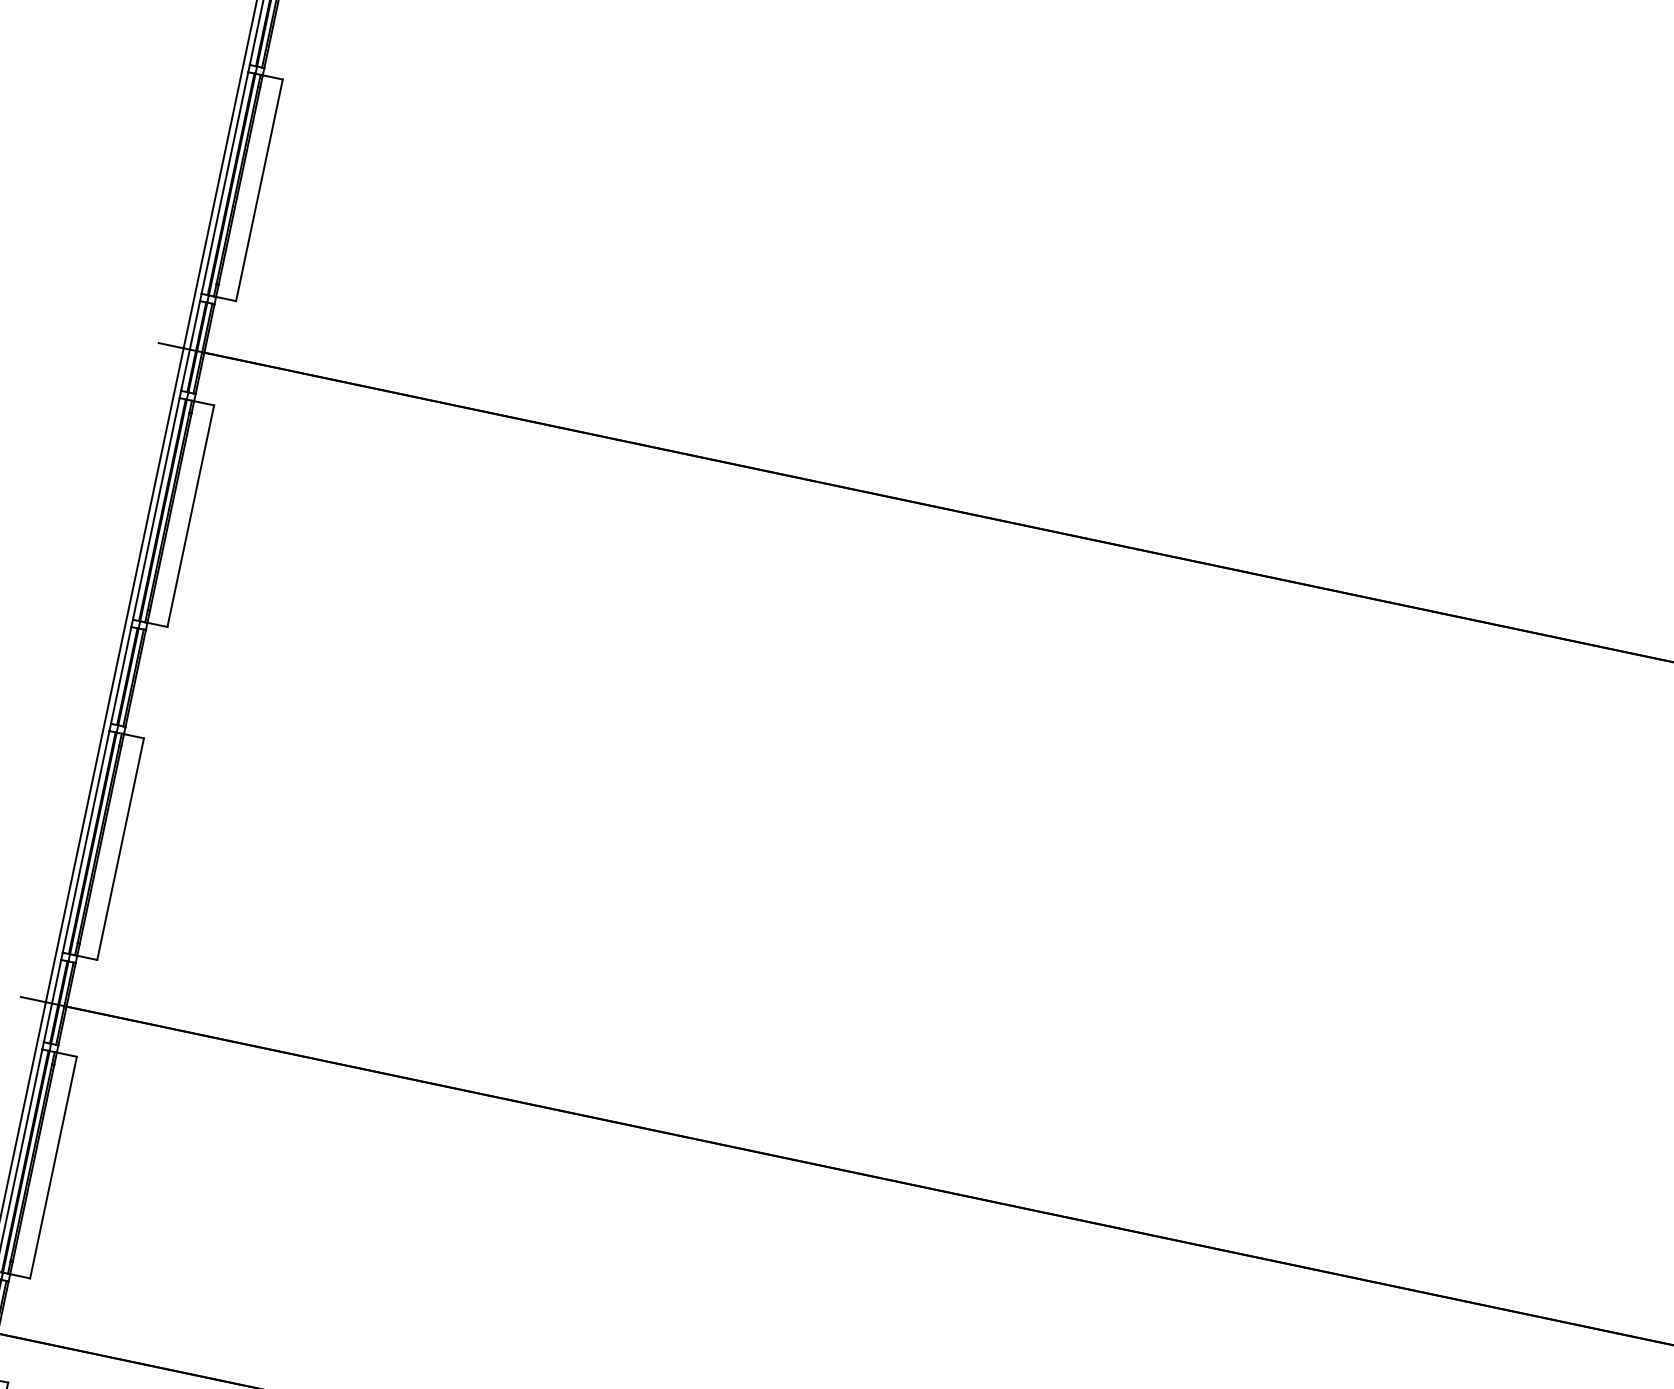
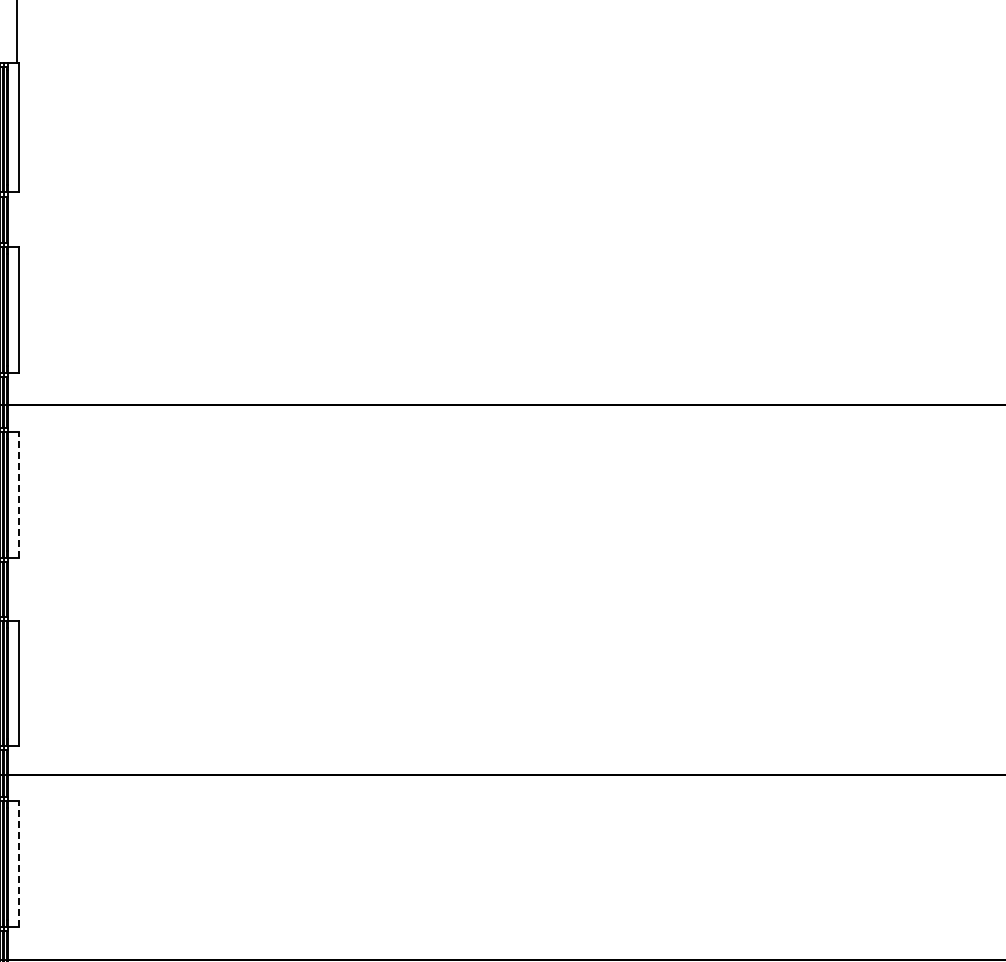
line: (191, 515) -> (19, 494), solid -> dashed
line: (53, 1166) -> (19, 863), solid -> dashed

